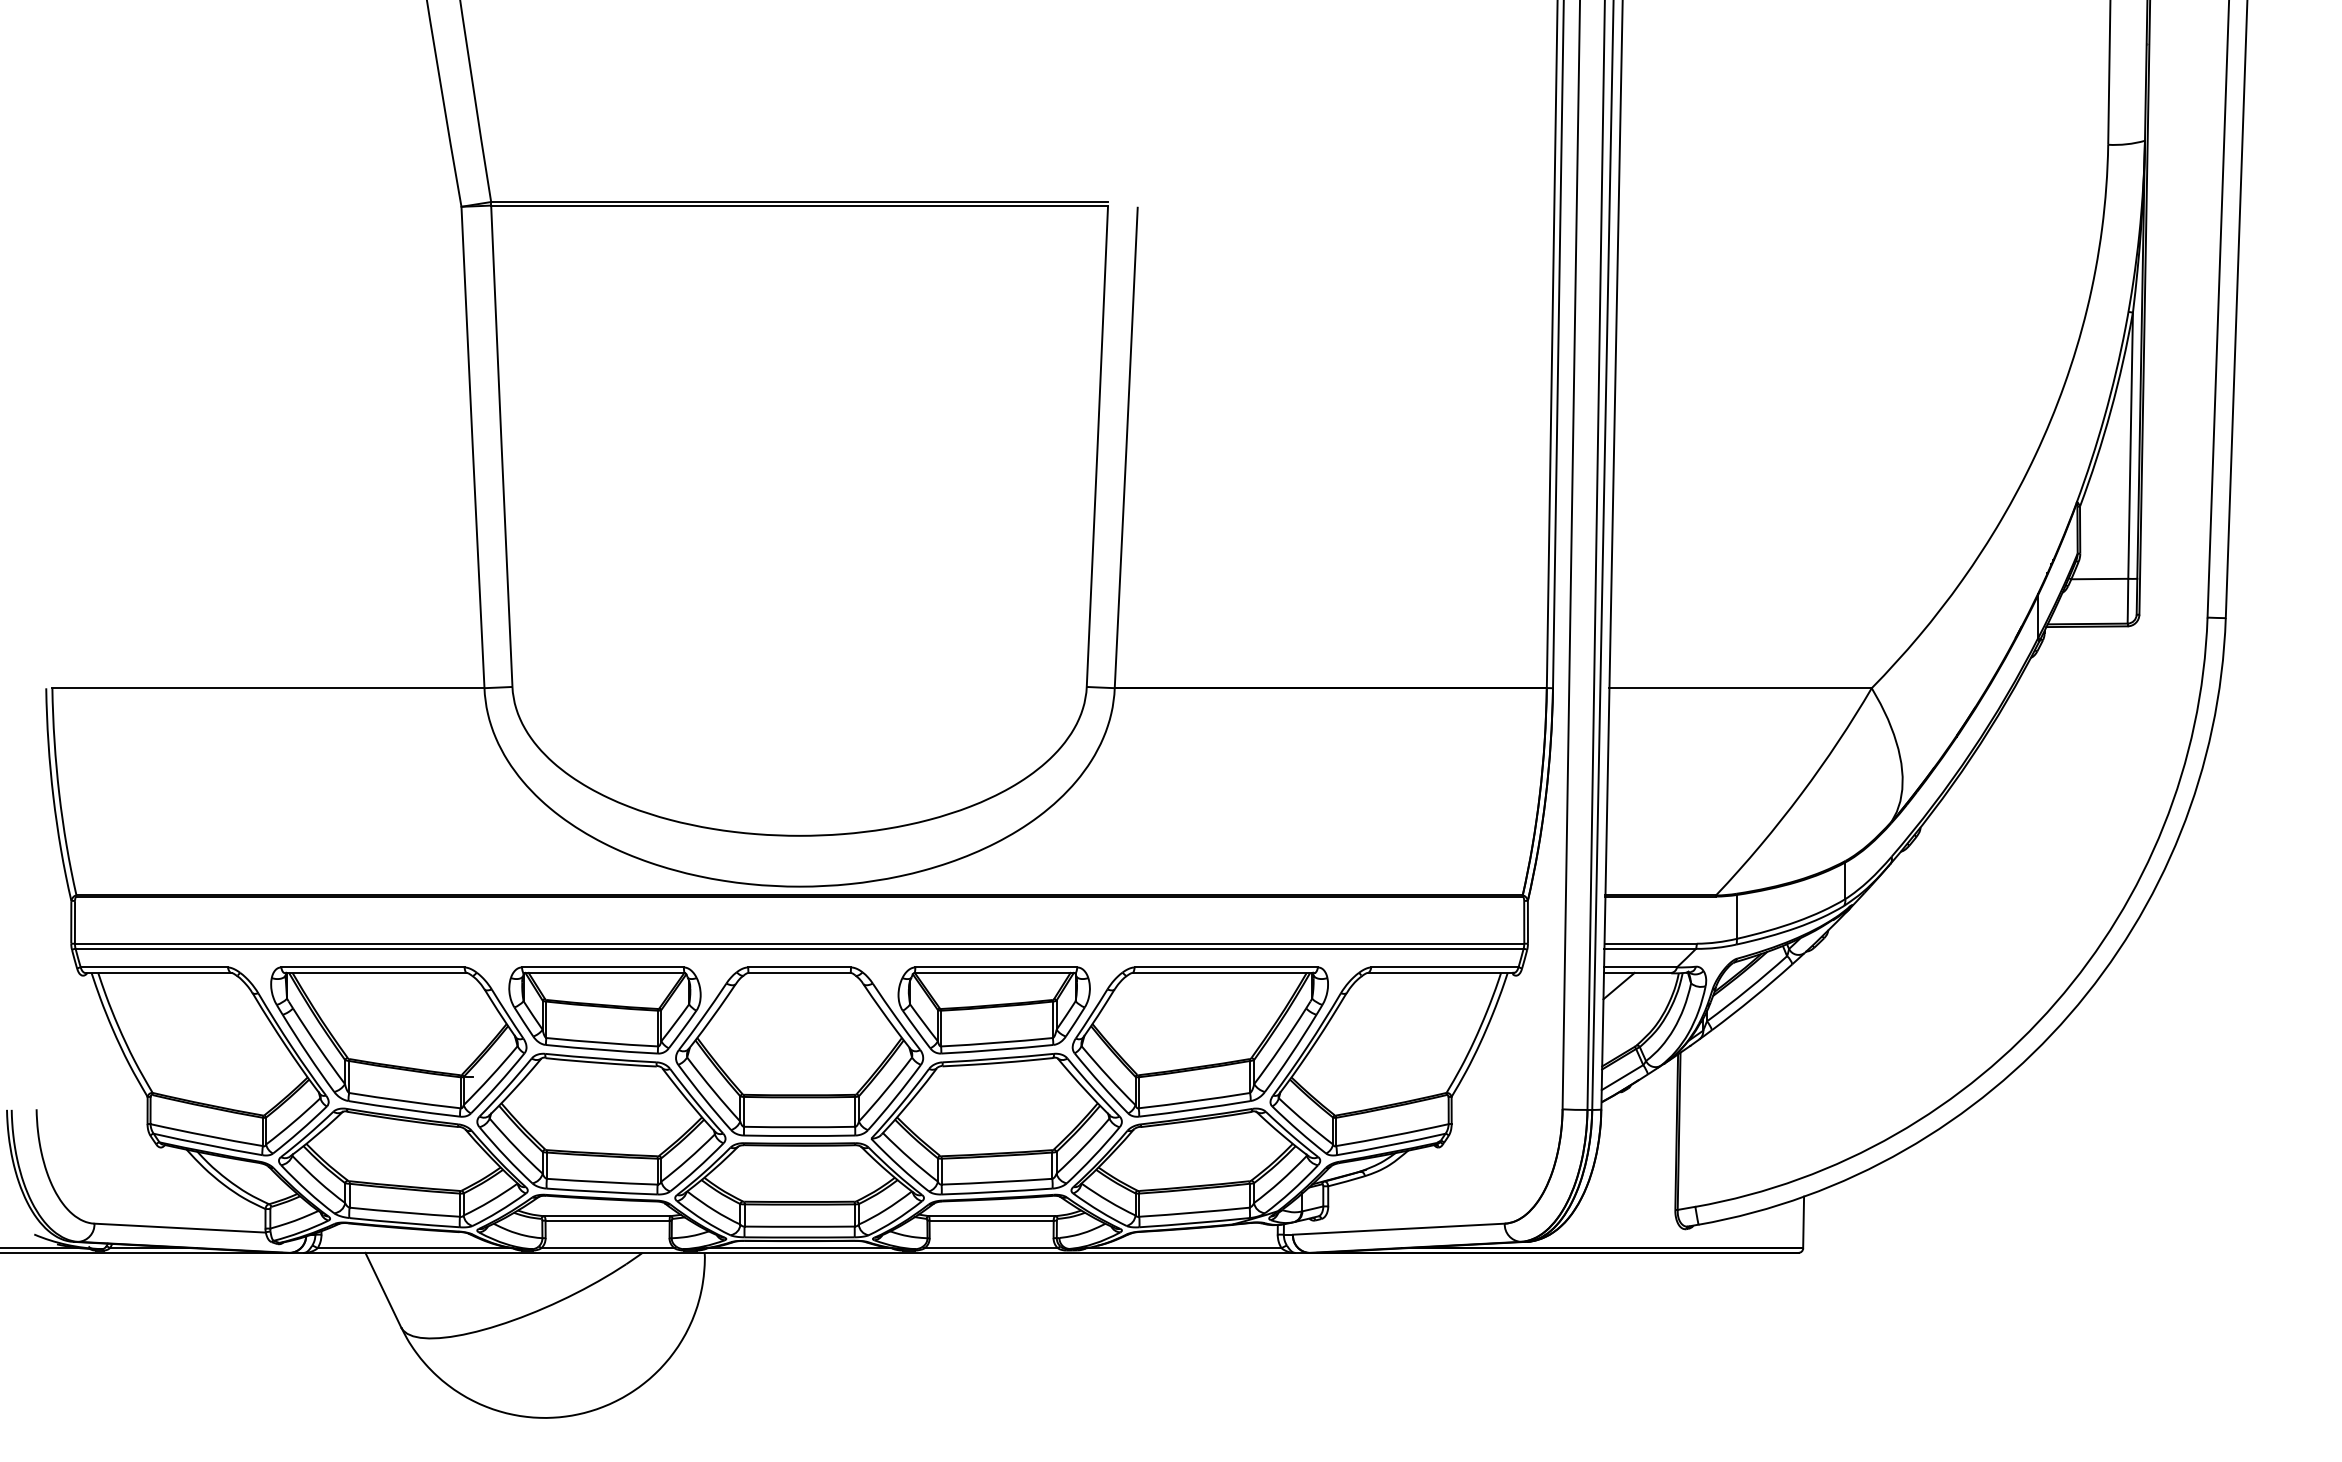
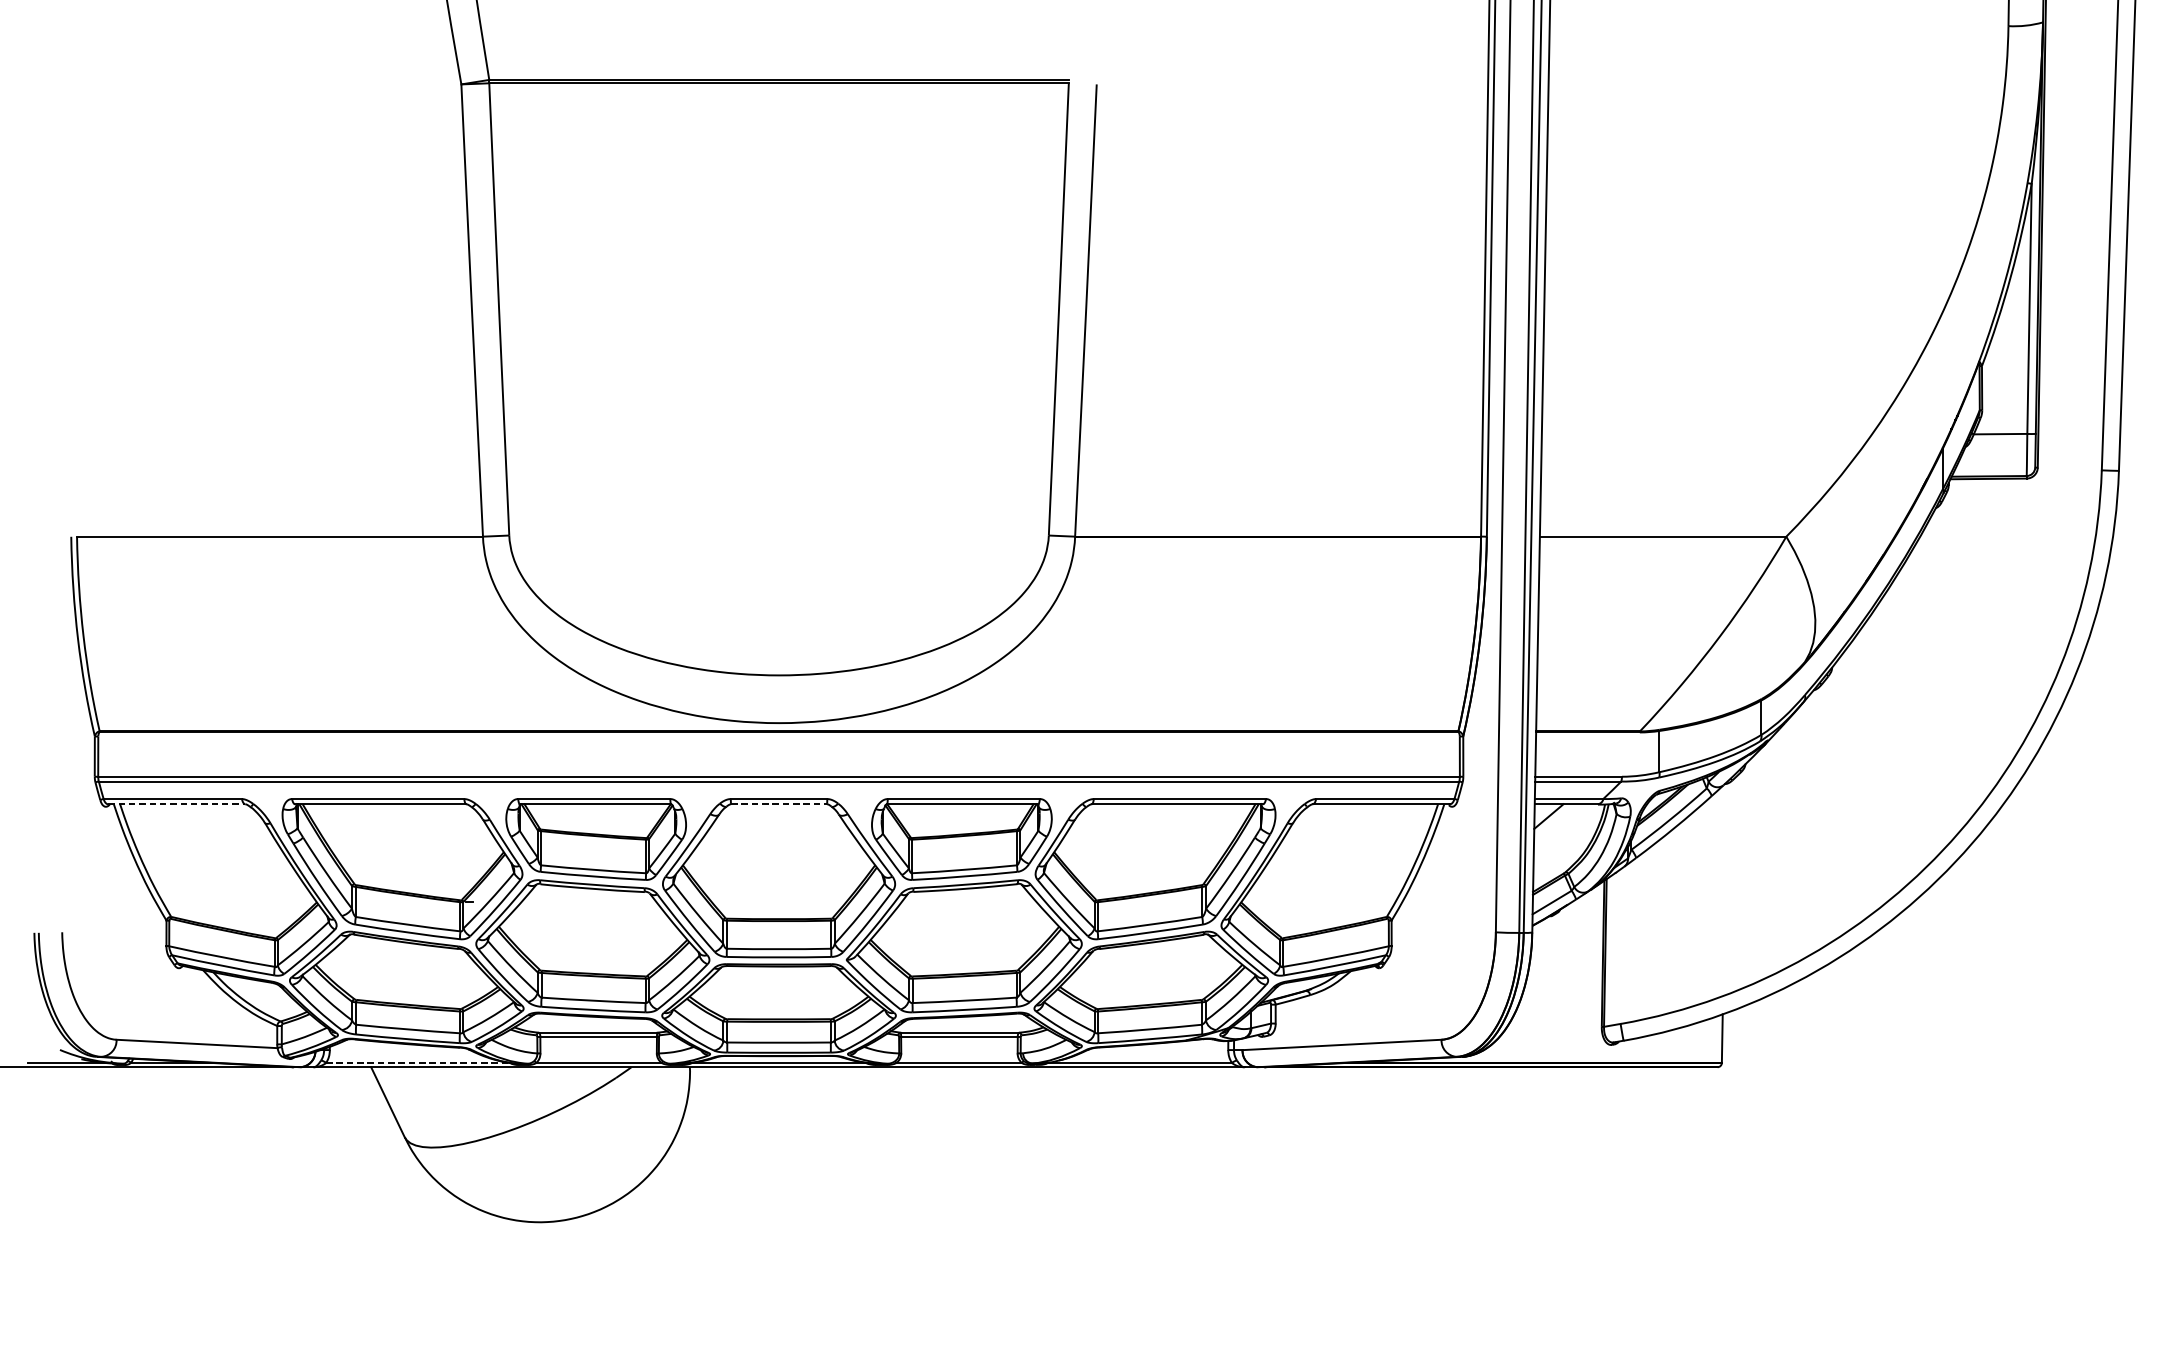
line: (159, 972) -> (177, 803), solid -> dashed
line: (800, 972) -> (779, 803), solid -> dashed
line: (415, 1248) -> (418, 1063), solid -> dashed

